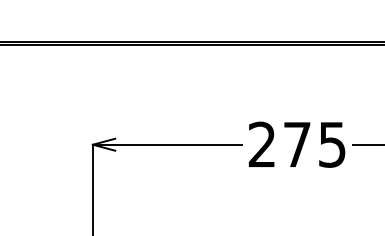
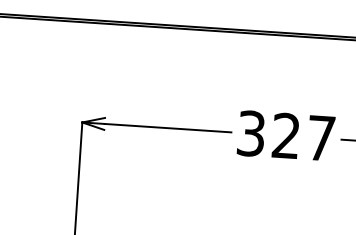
text: (296, 144) -> (285, 135), 275 -> 327

